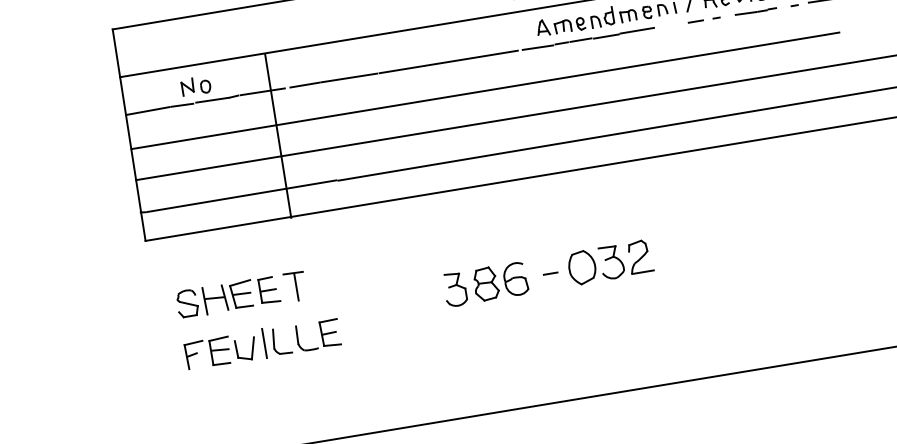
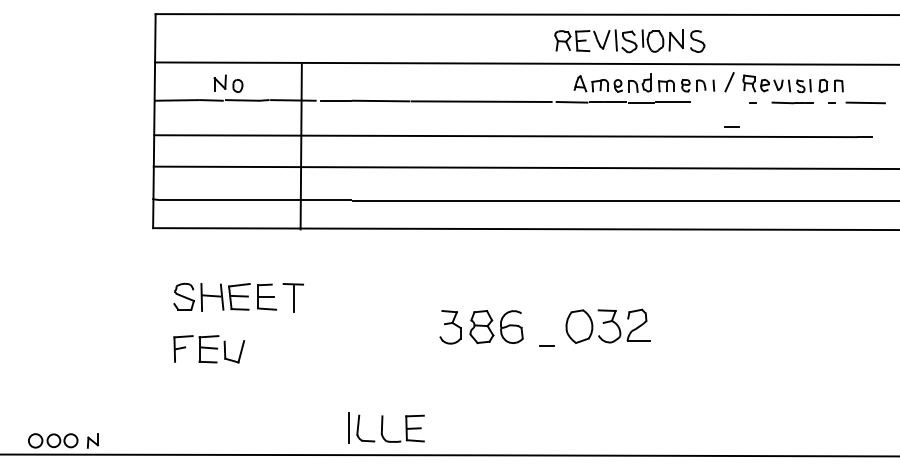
line: (695, 21) -> (731, 126), moved
line: (549, 273) -> (546, 345), moved
part: (301, 336) -> (386, 427), moved

